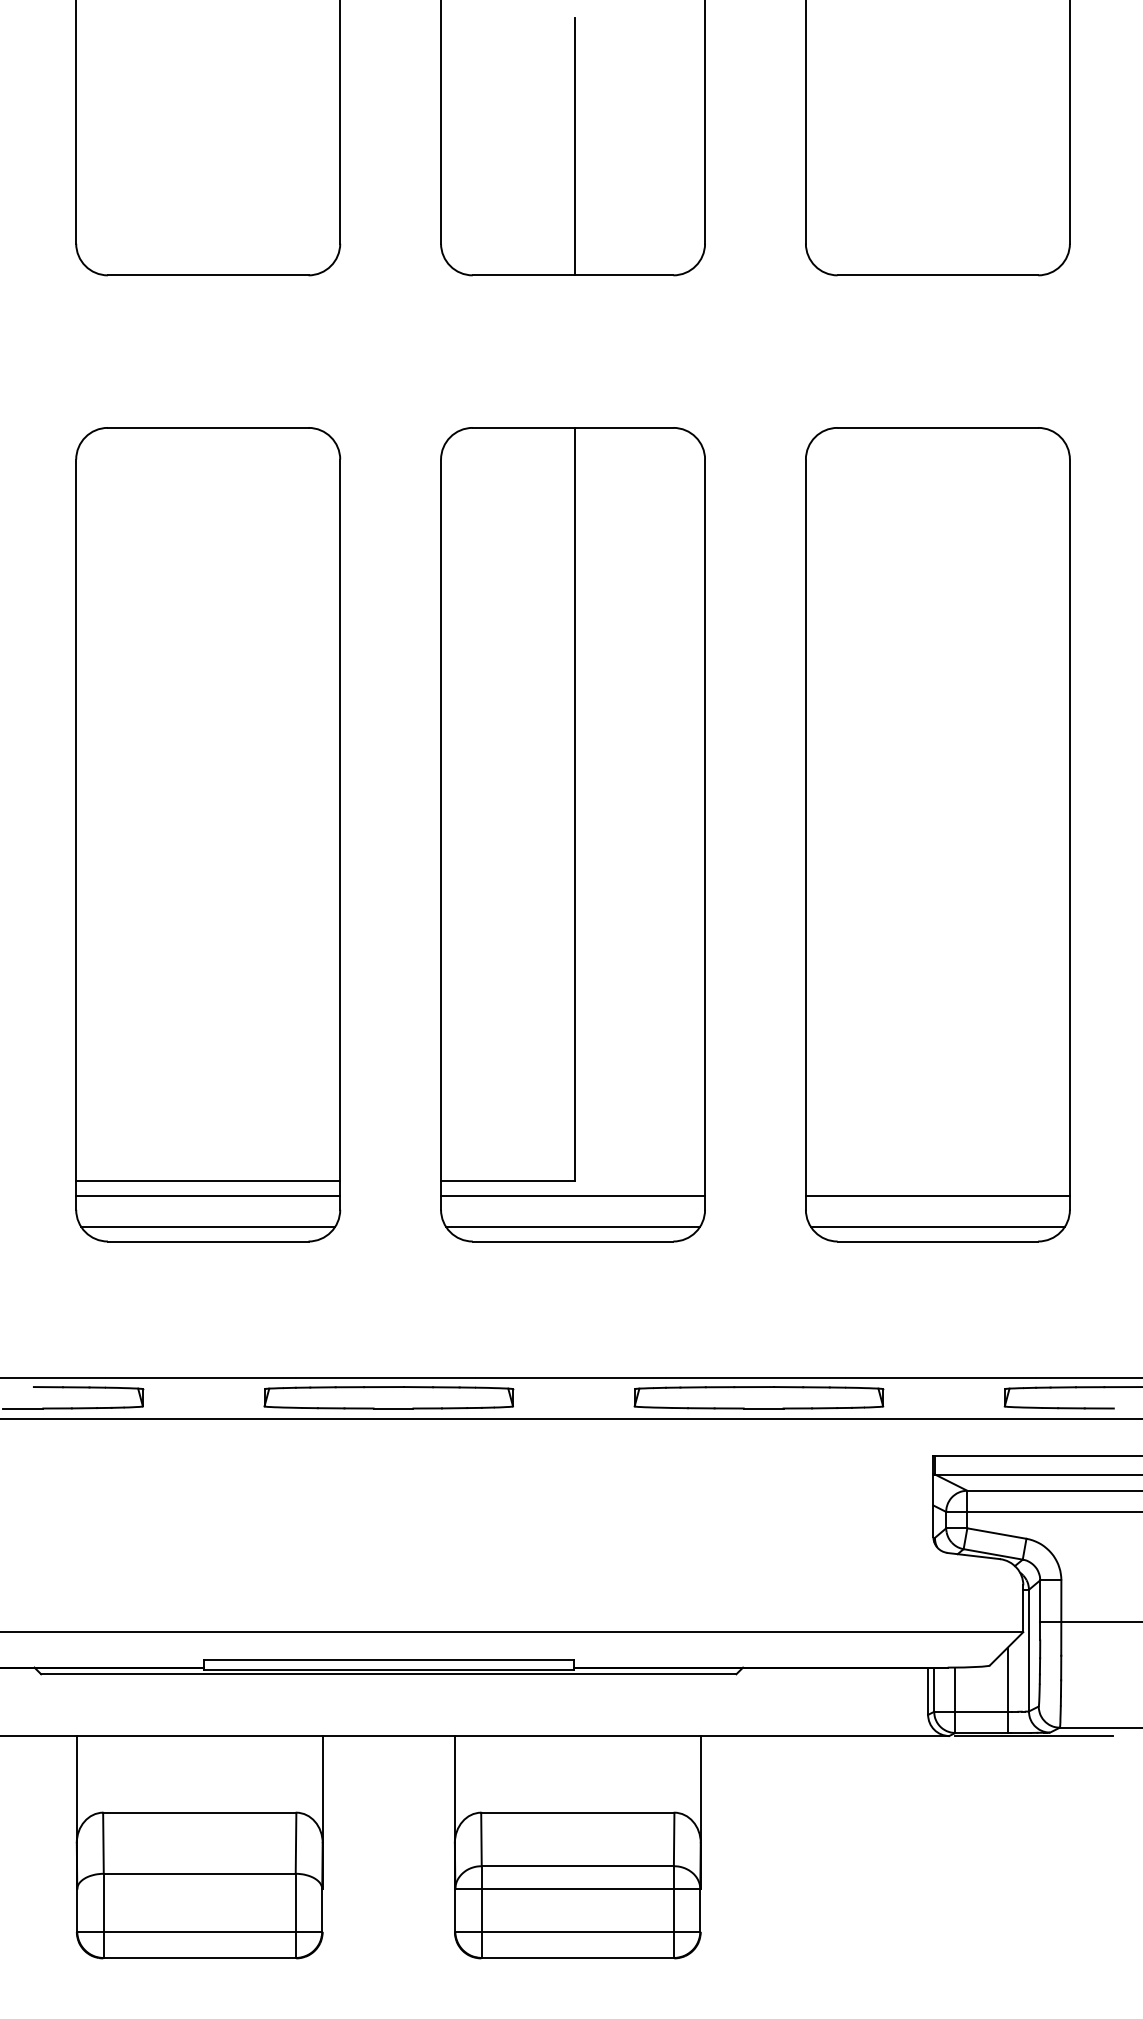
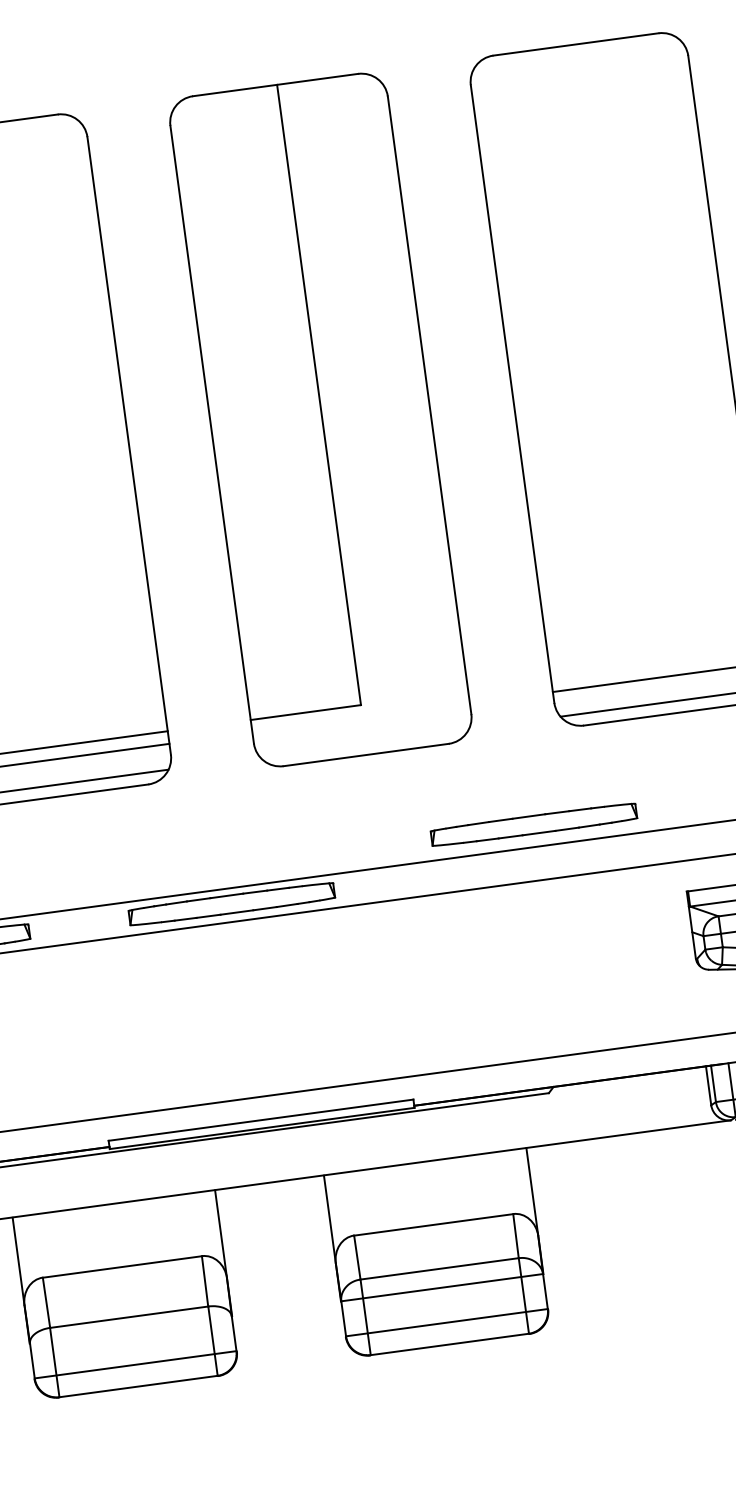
line: (573, 1196) -> (361, 717), removed
line: (572, 1227) -> (364, 743), removed
part: (758, 1397) -> (533, 824), moved

